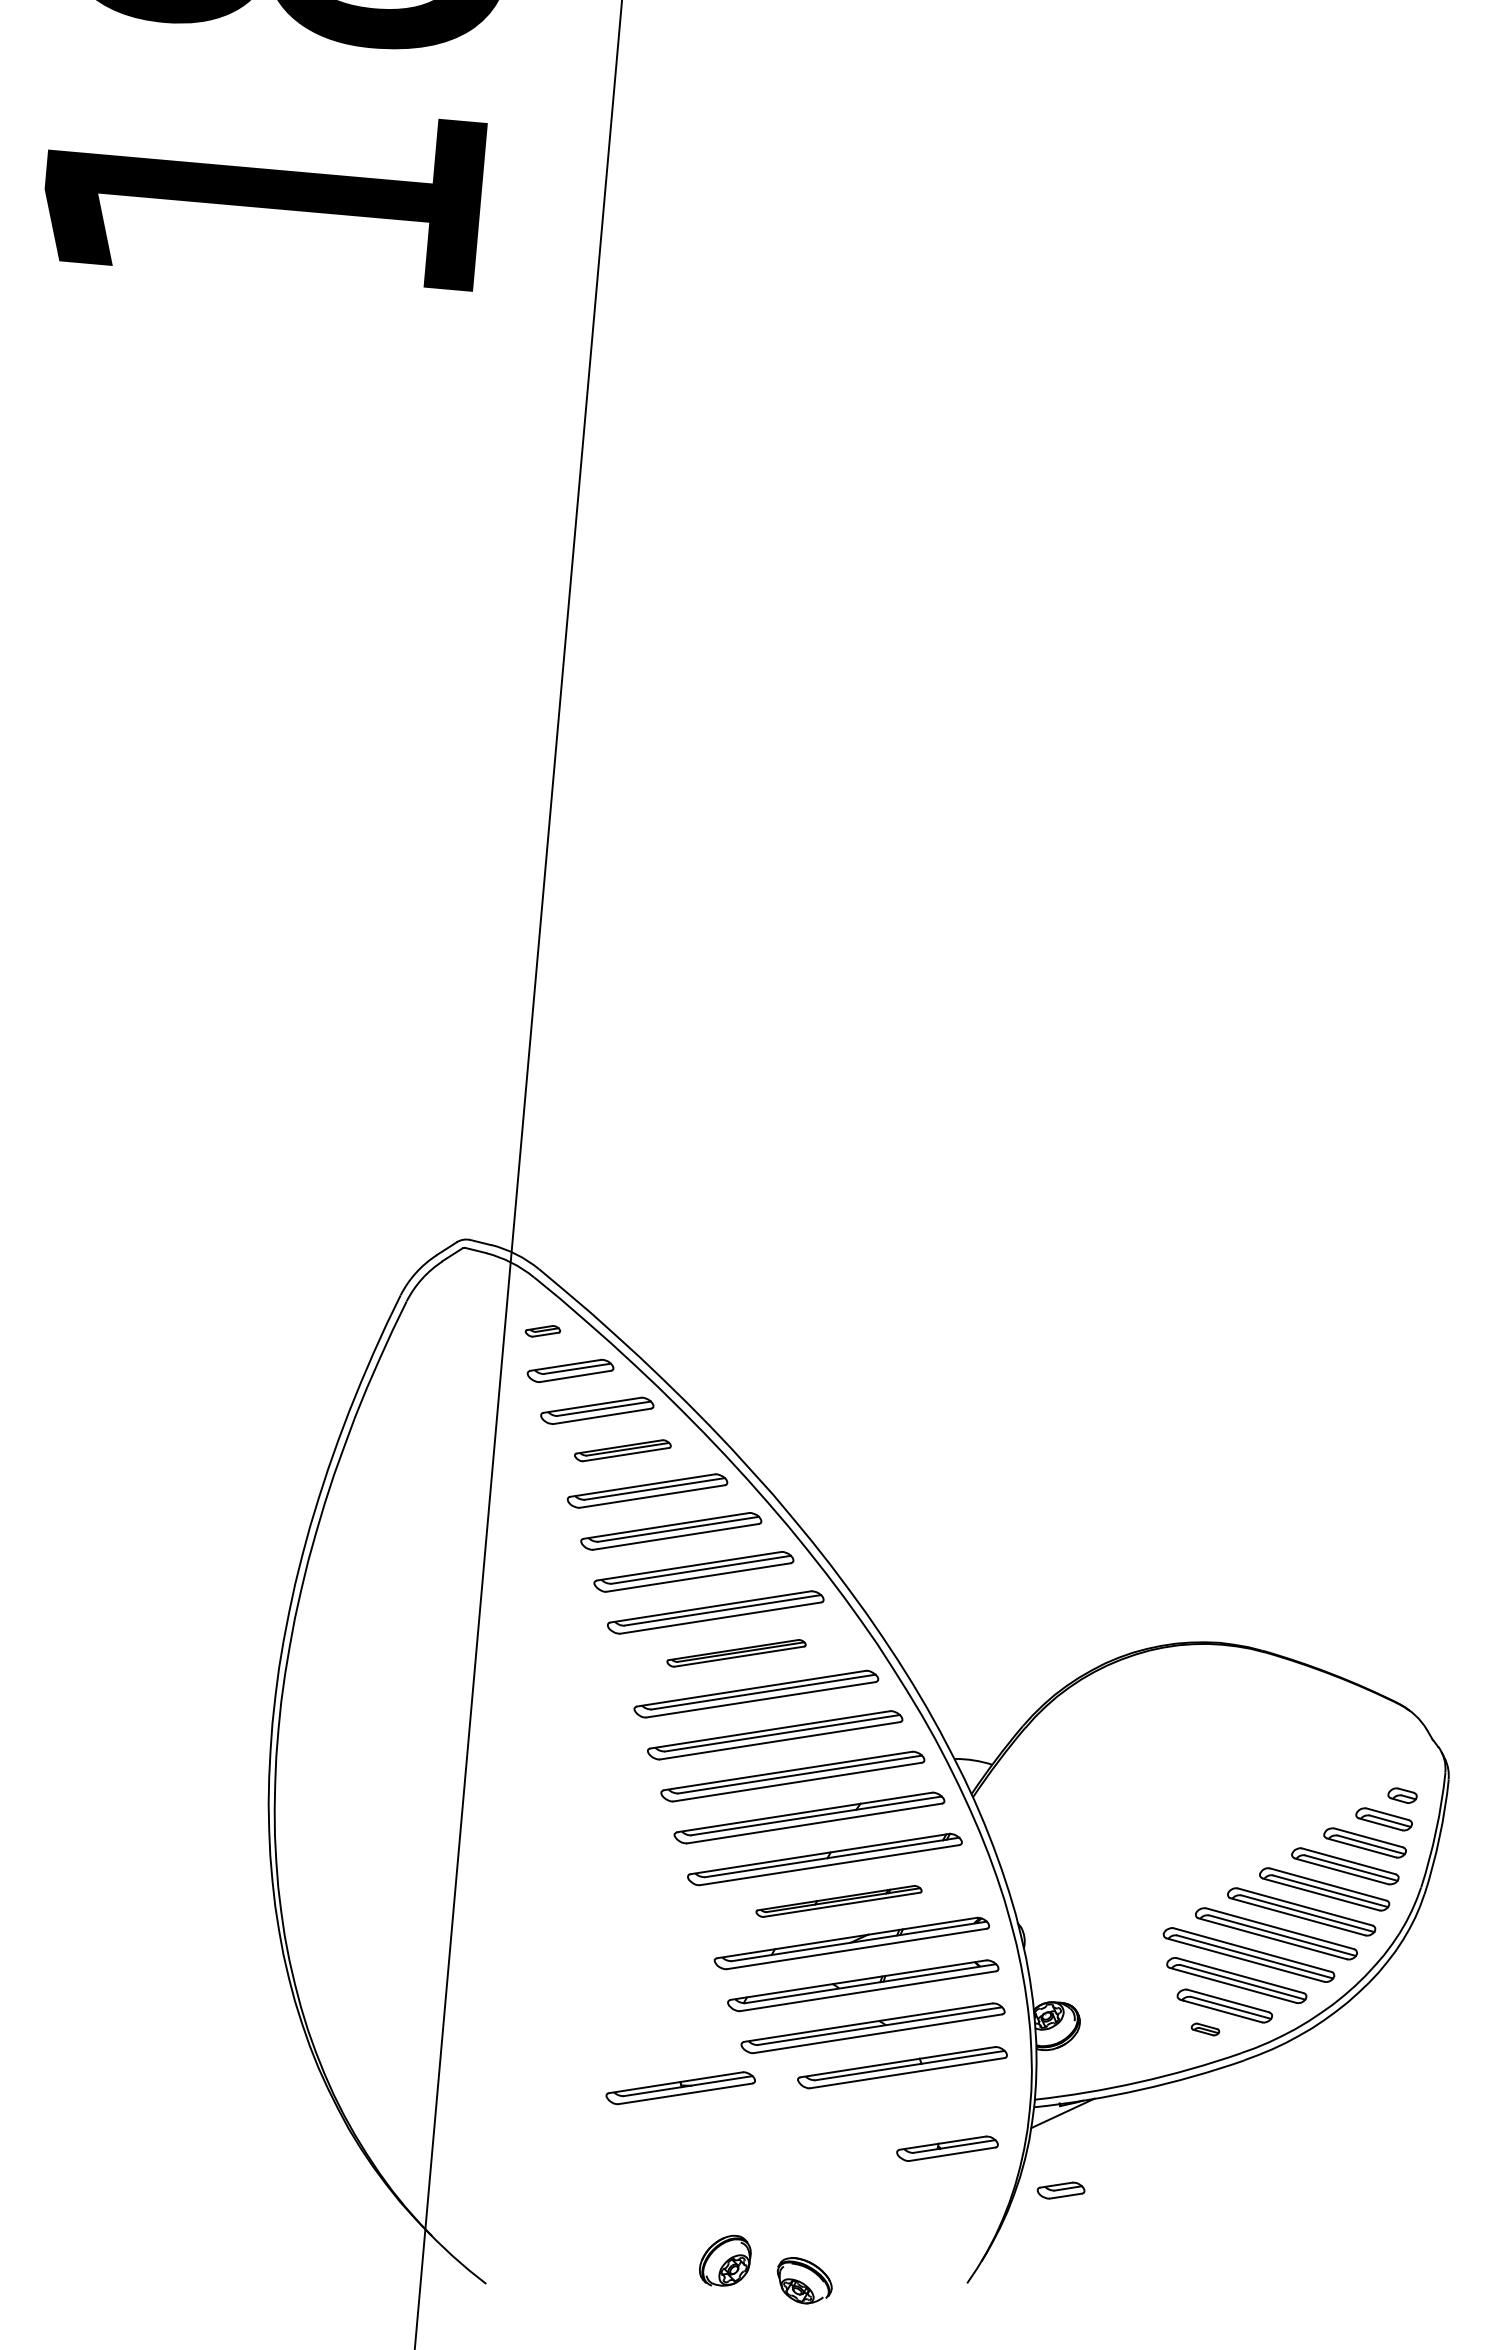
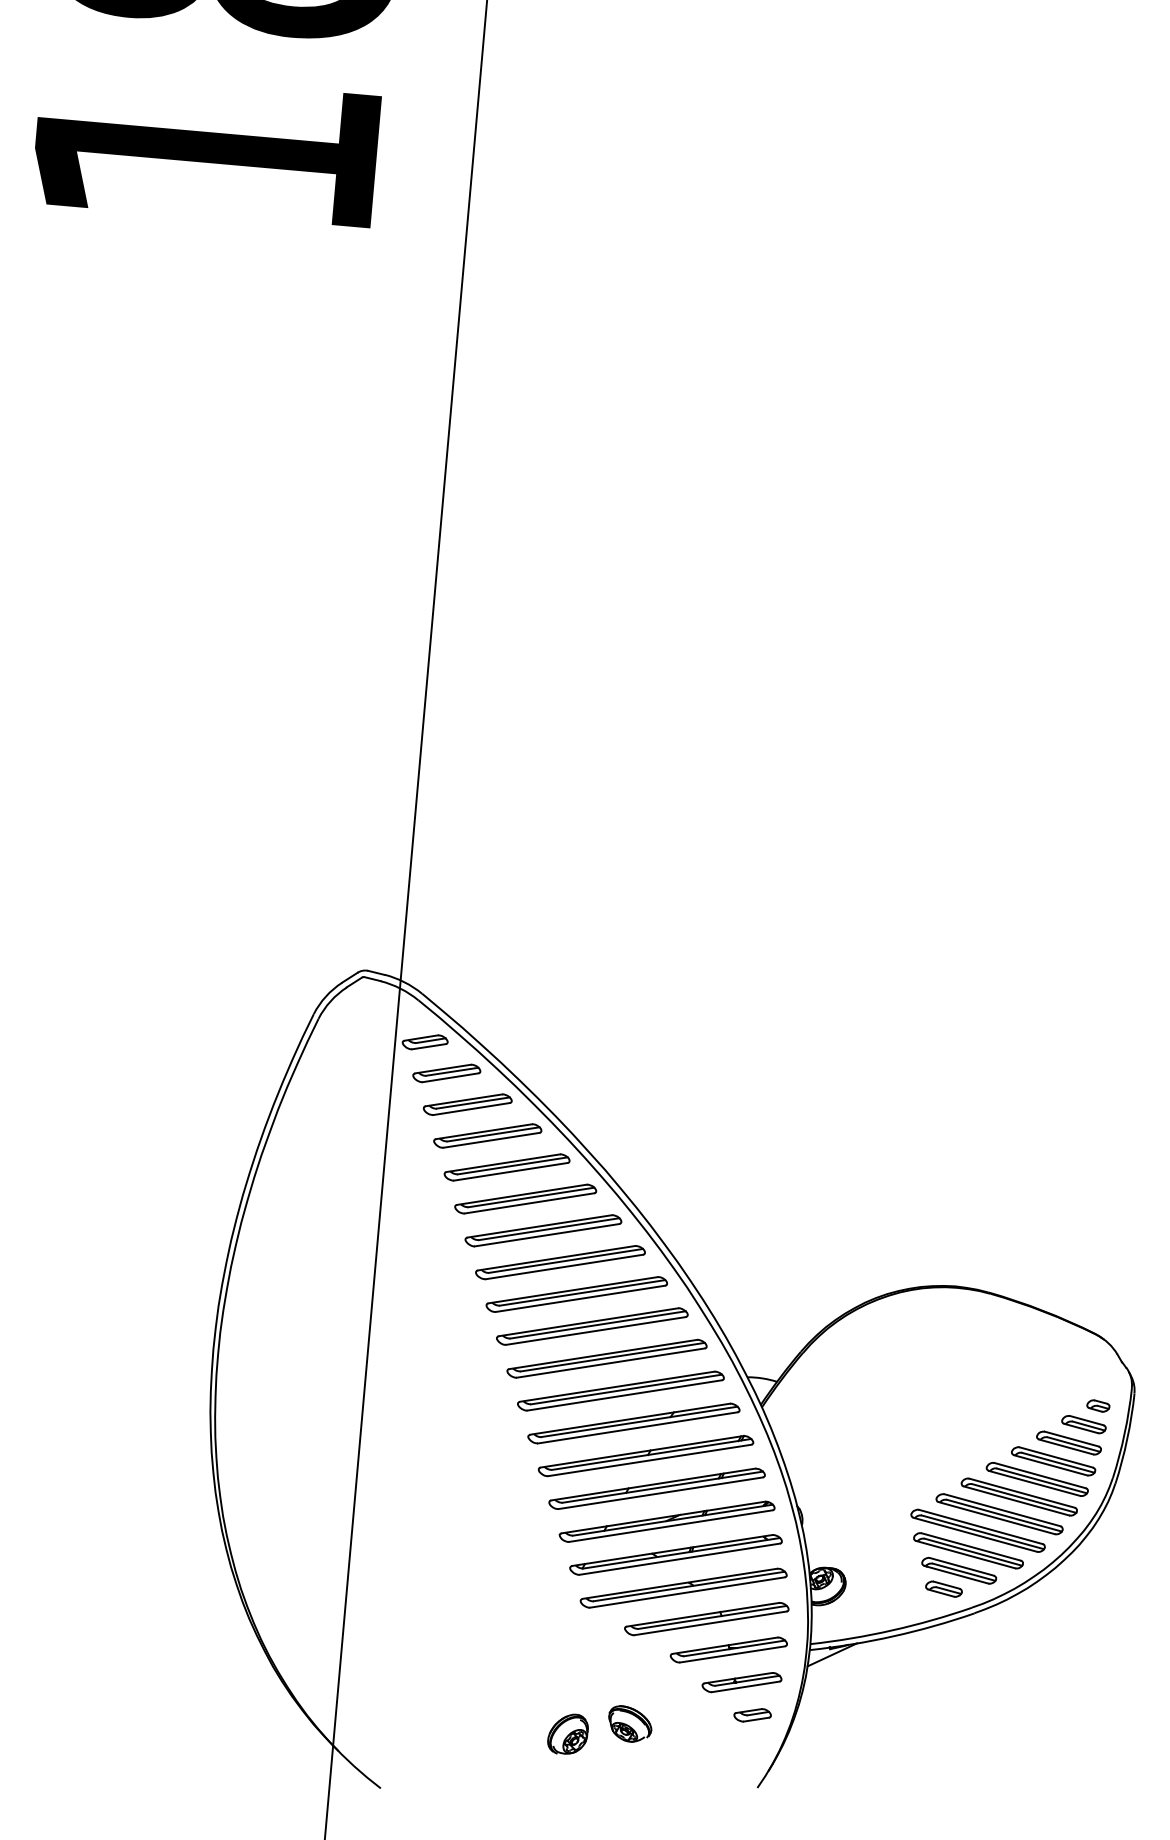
part: (542, 1331) -> (424, 1042), size x1.67
part: (622, 1450) -> (487, 1135), size x1.43
part: (736, 1653) -> (576, 1294), size x1.67
part: (838, 1901) -> (656, 1488), size x1.67
part: (1205, 2029) -> (944, 1589), size x1.67
part: (680, 2088) -> (728, 1650), moved
part: (1060, 2190) -> (752, 1715), moved
part: (725, 2260) -> (568, 1734), moved
part: (804, 2280) -> (630, 1723), moved

